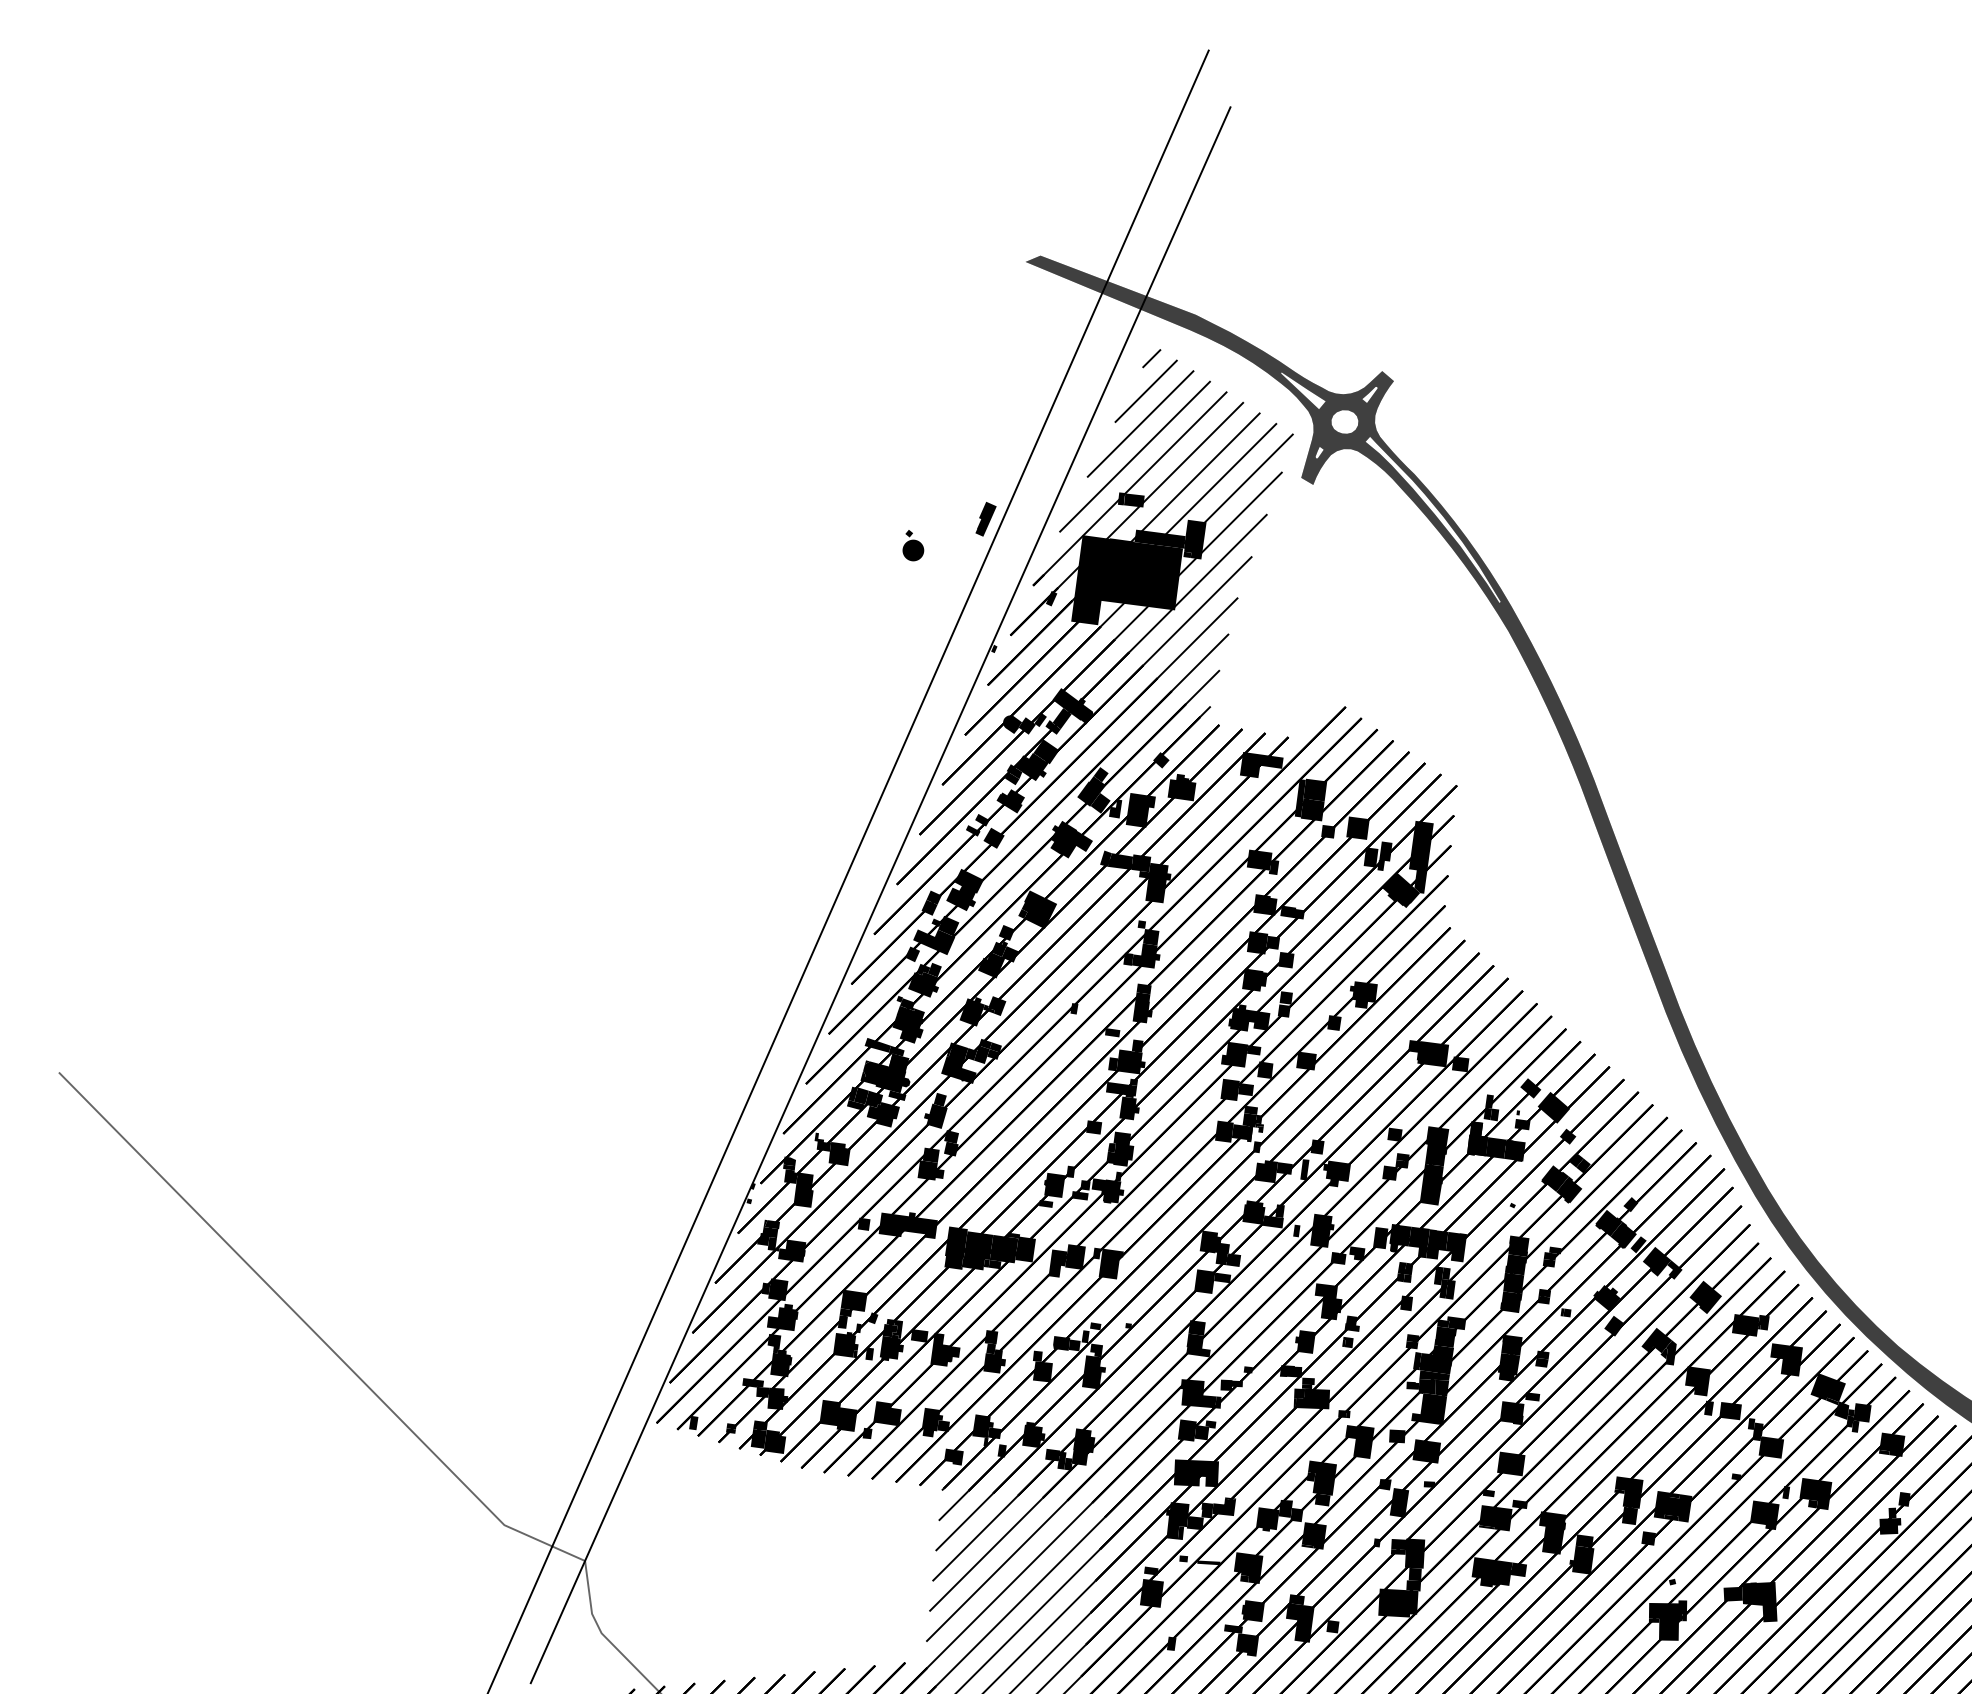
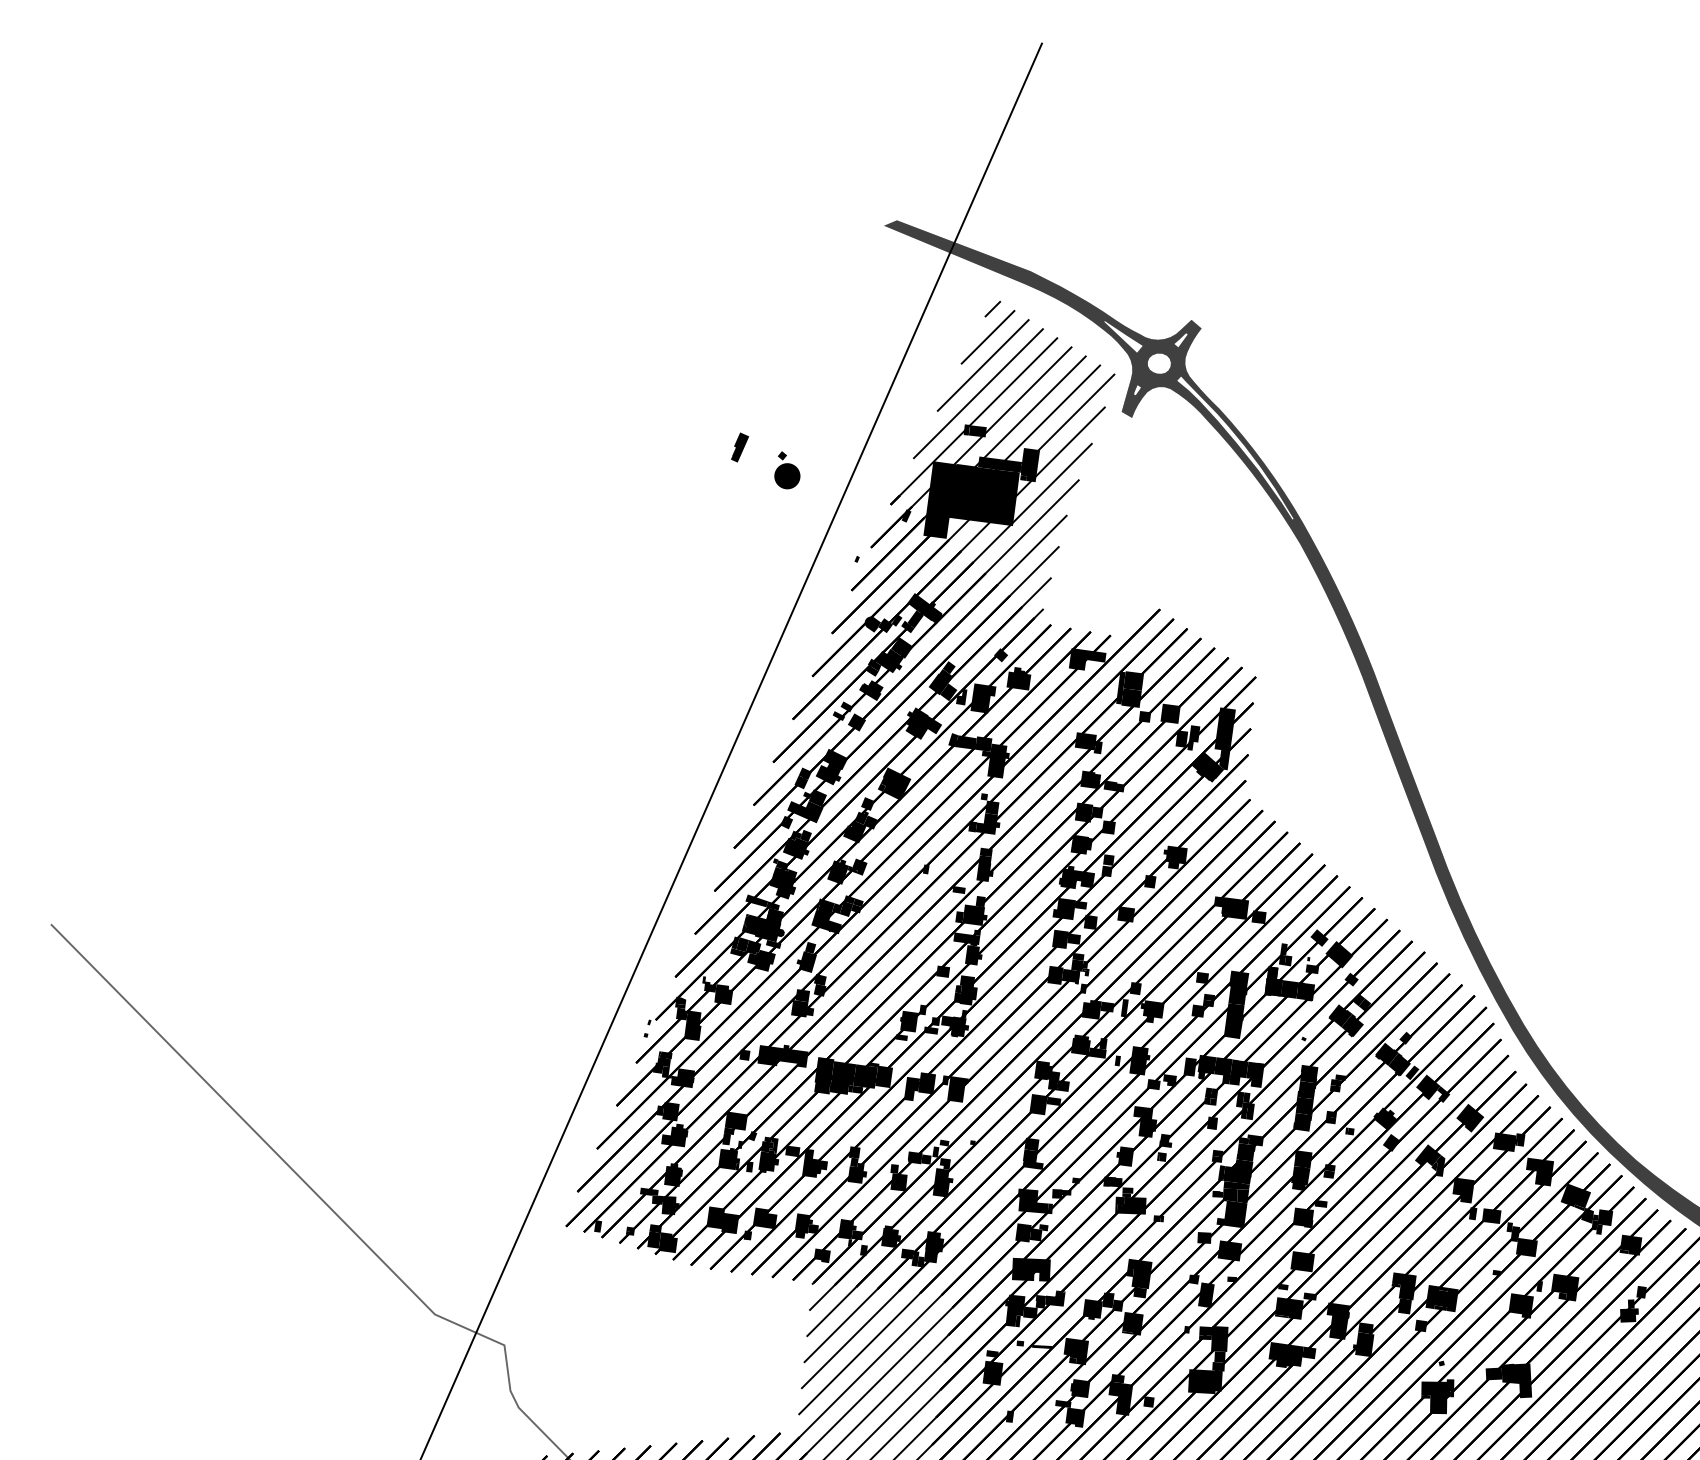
part: (985, 519) -> (739, 447), moved
part: (913, 544) -> (787, 469), size x1.4
line: (879, 895) -> (758, 771), removed
fill: (774, 1343) -> (667, 1157), removed
fill: (1359, 1441) -> (1171, 1242), removed

